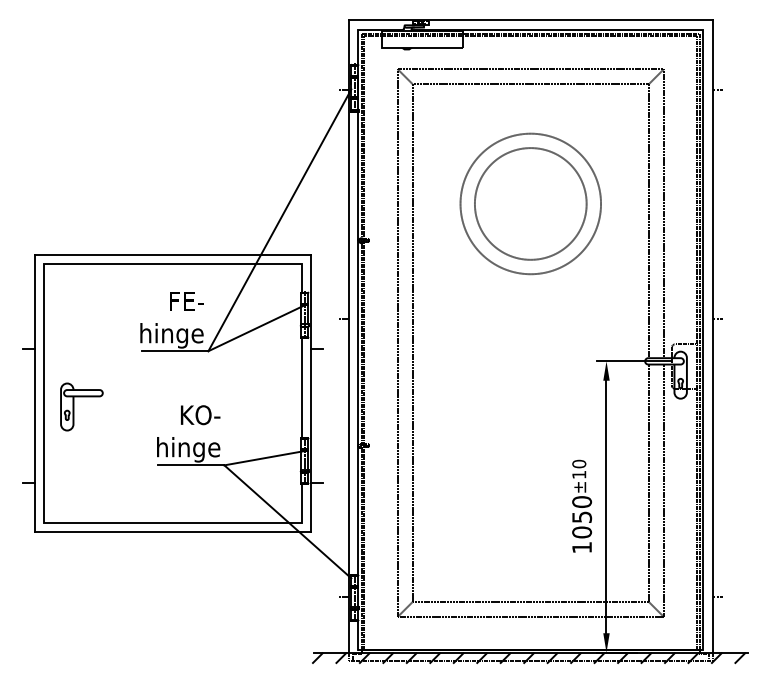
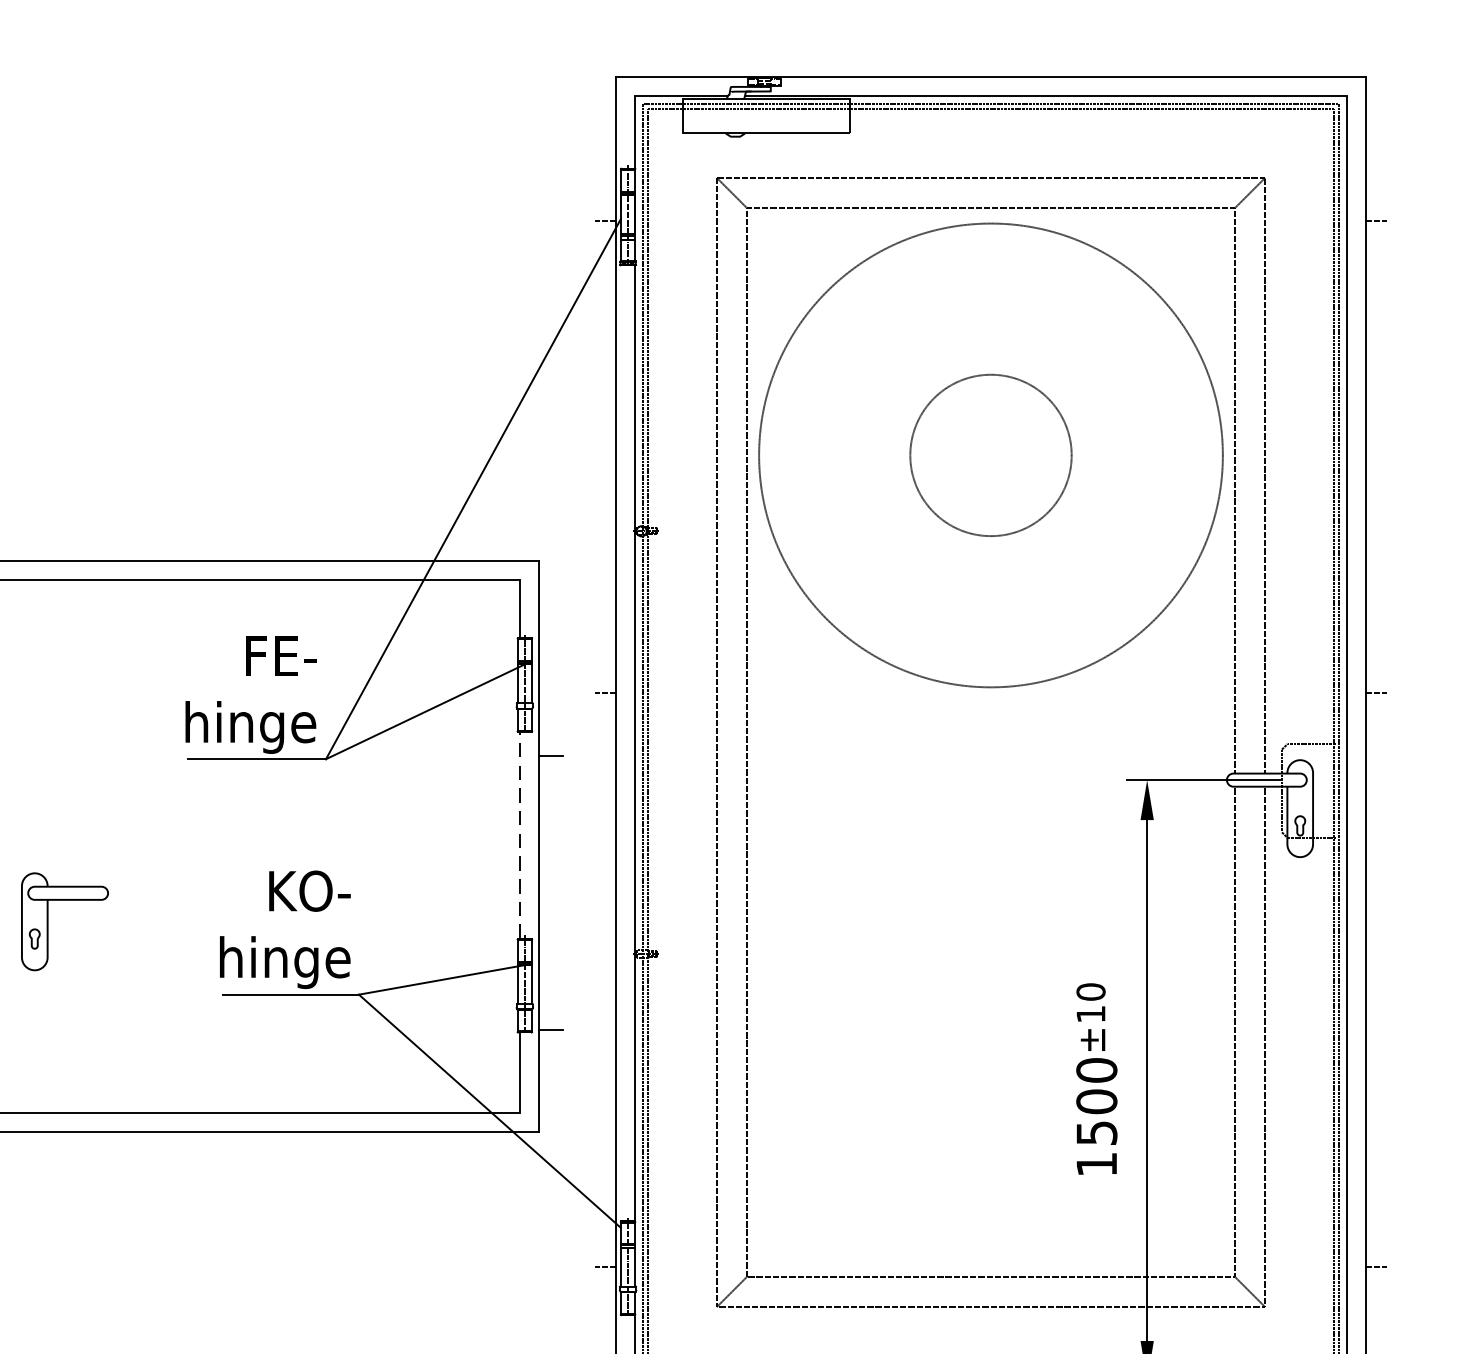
circle: (530, 203) -> (990, 454), size x0.7
circle: (530, 203) -> (990, 454), size x1.6
line: (302, 388) -> (520, 836), solid -> dashed
part: (74, 406) -> (49, 920), moved
text: (582, 524) -> (1097, 1116), 1050 -> 1500

